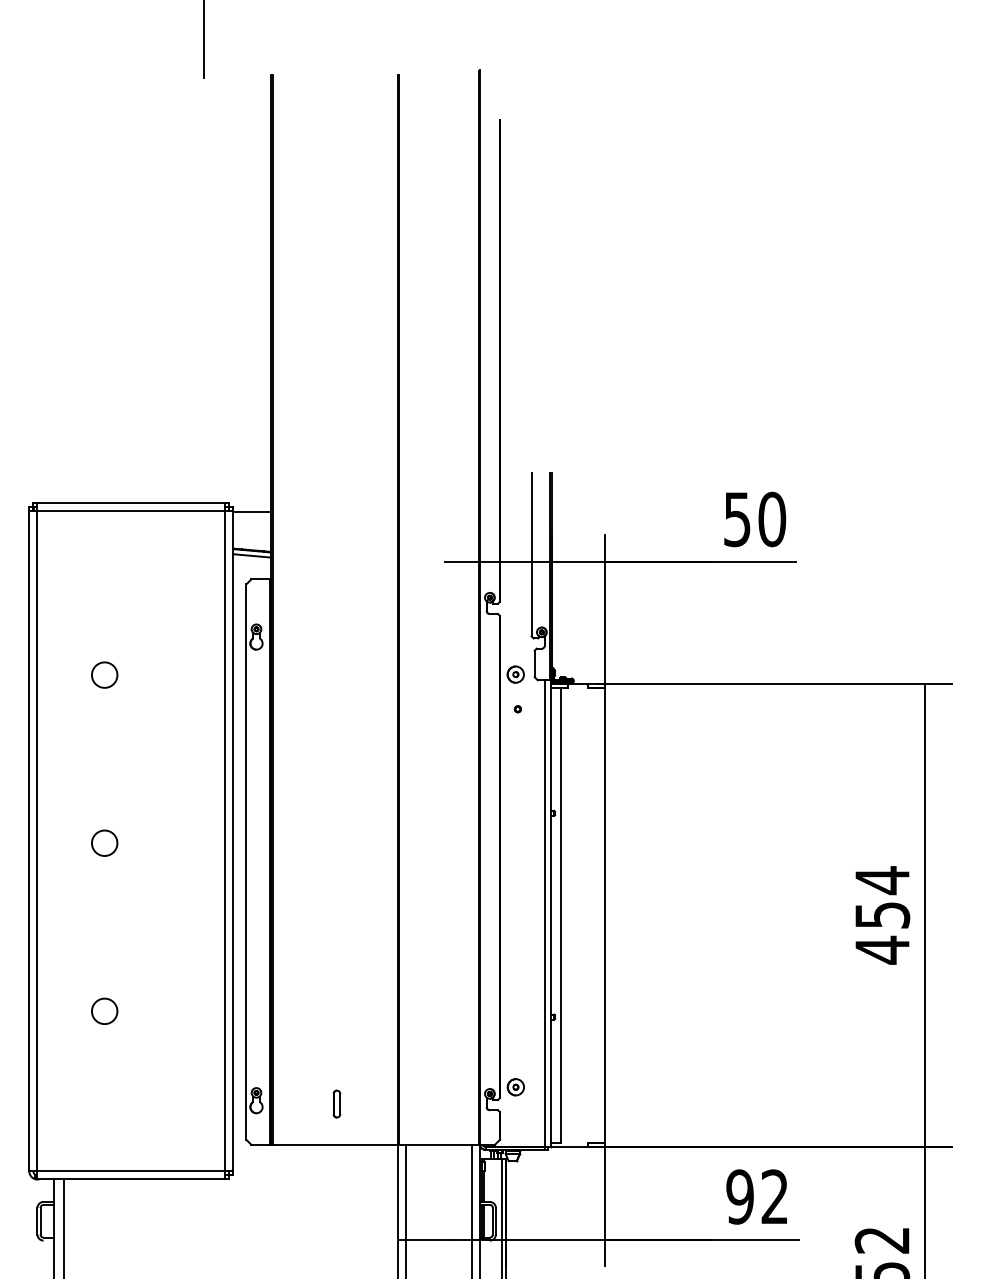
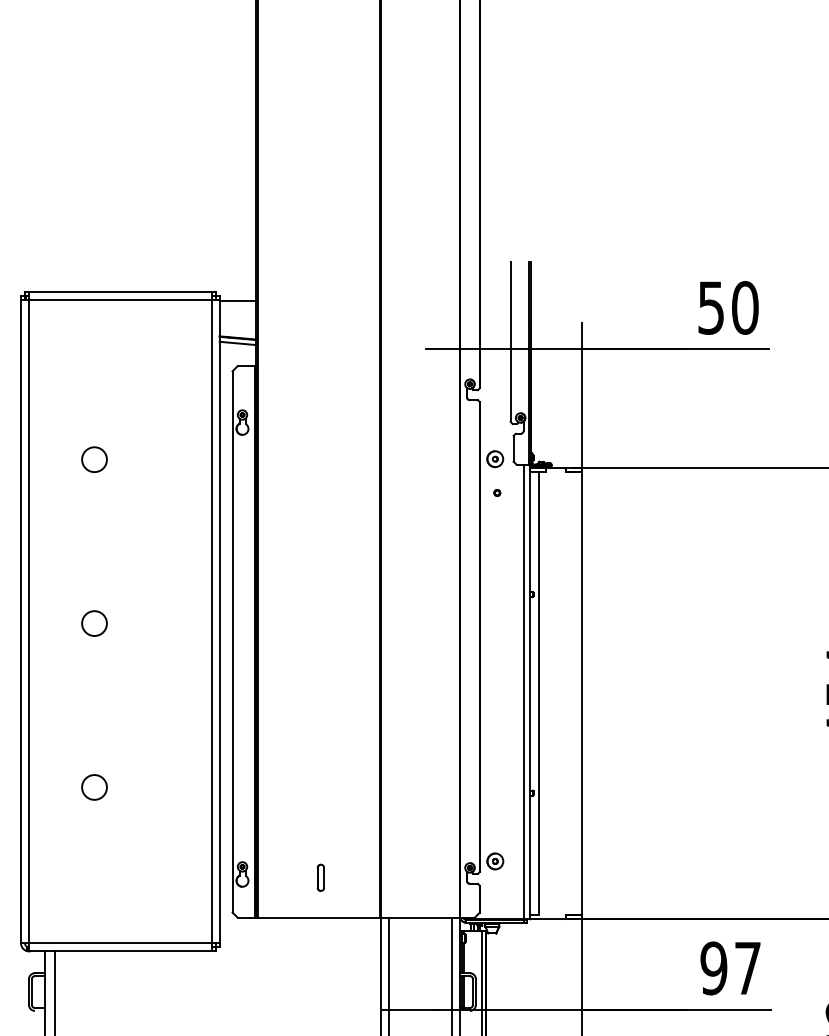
text: (774, 1196) -> (747, 967), 92 -> 97

